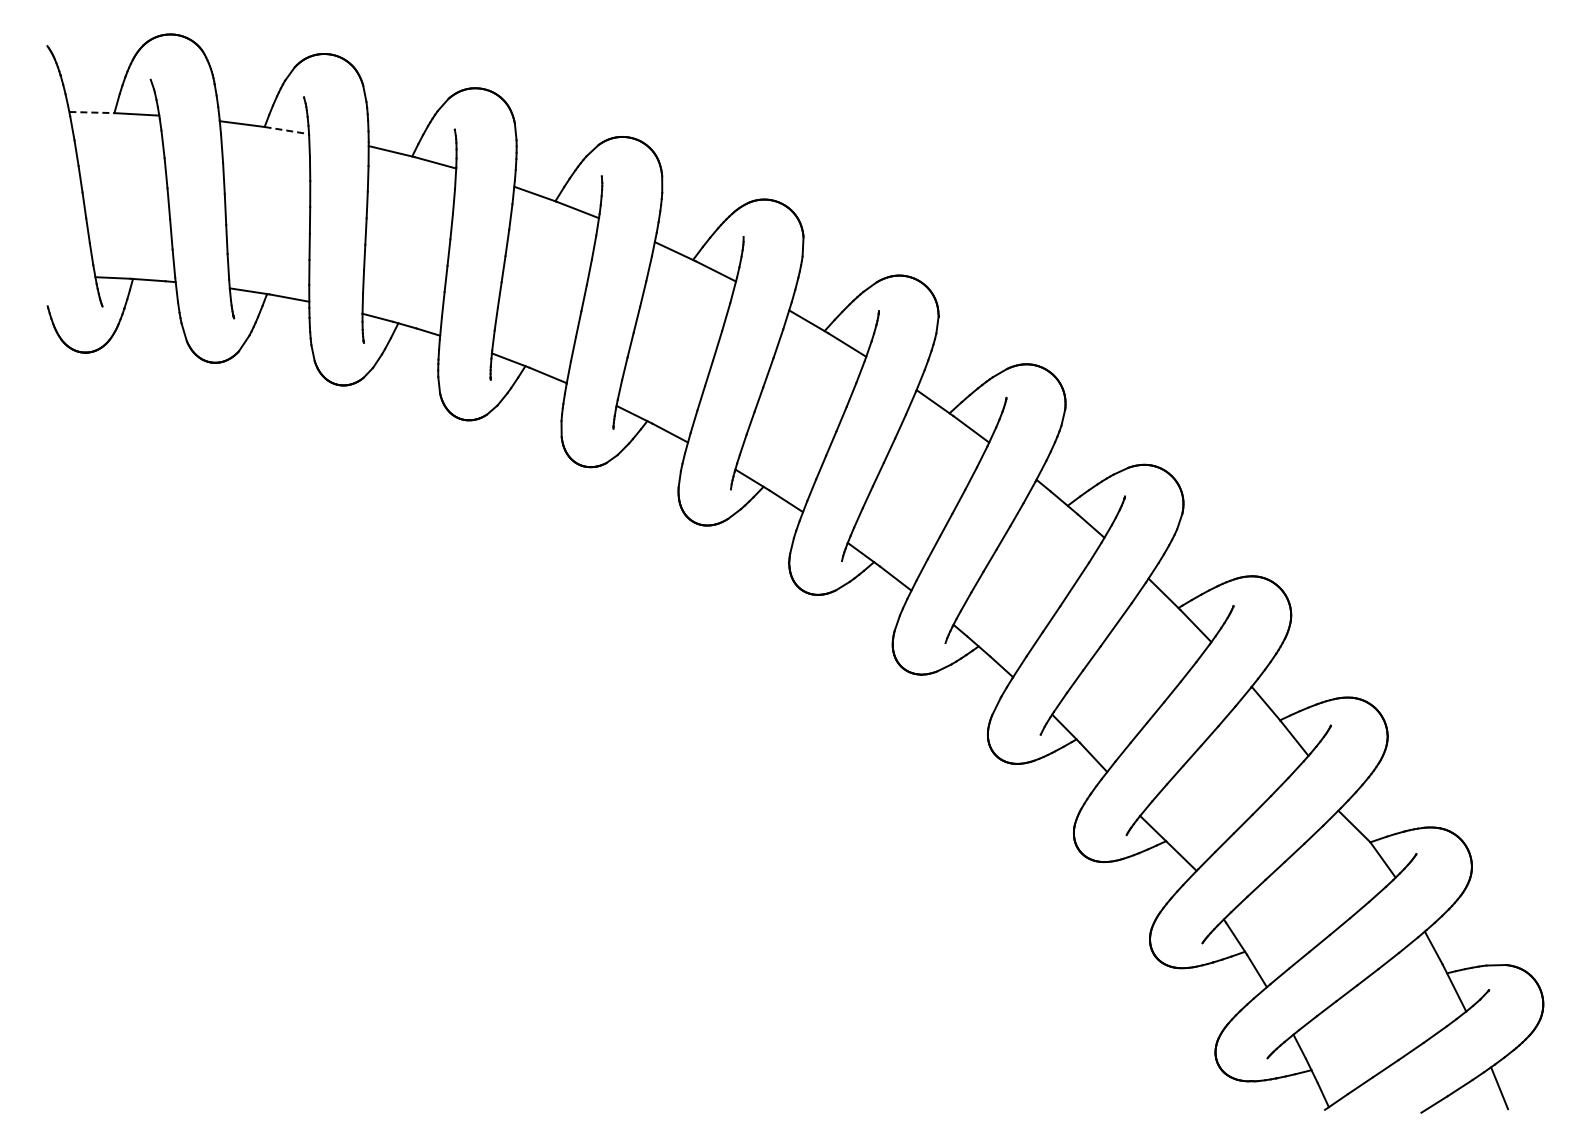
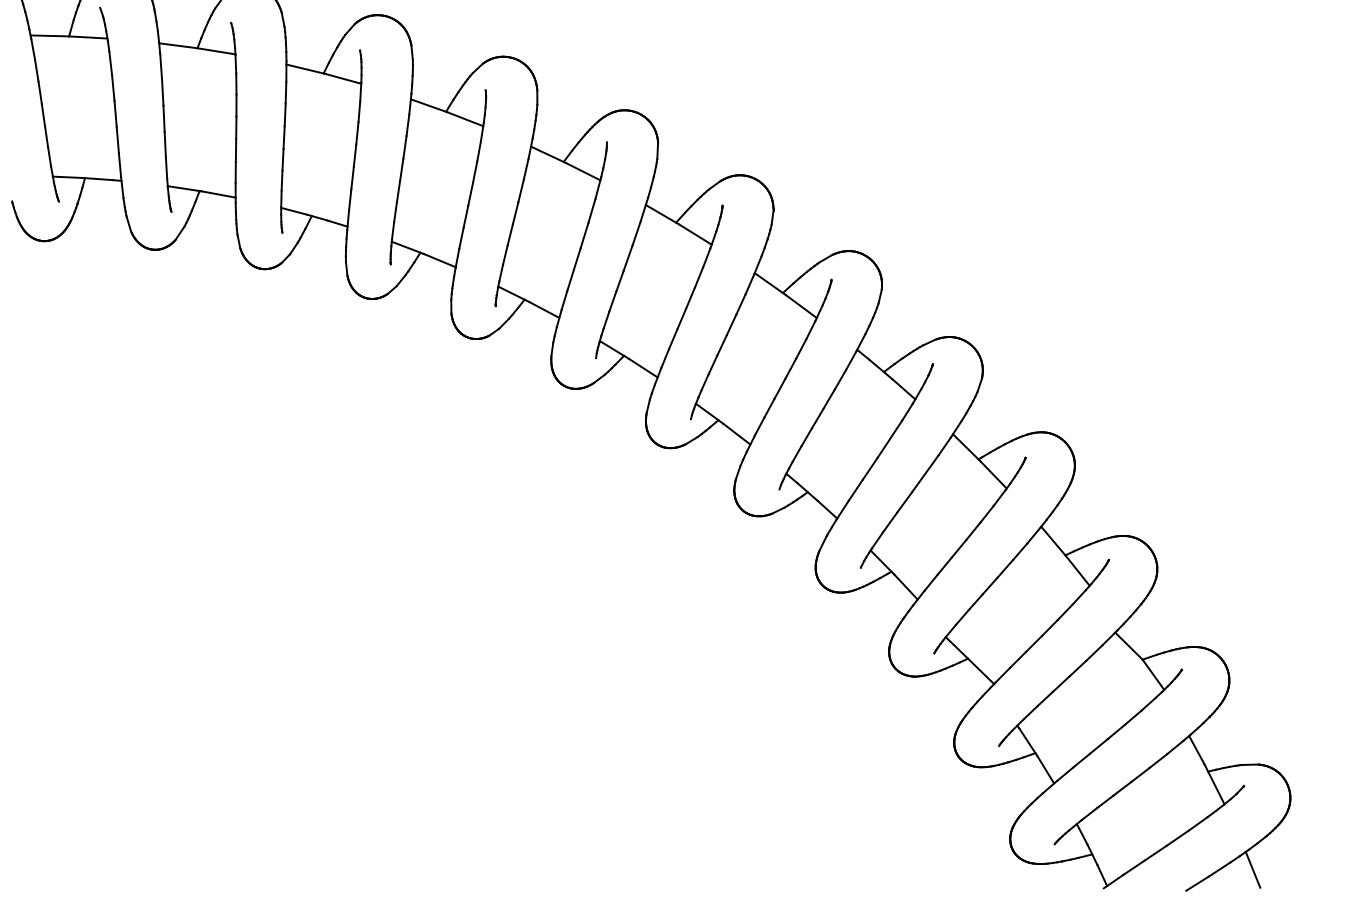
line: (91, 112) -> (49, 35), dashed -> solid
line: (286, 130) -> (216, 51), dashed -> solid

